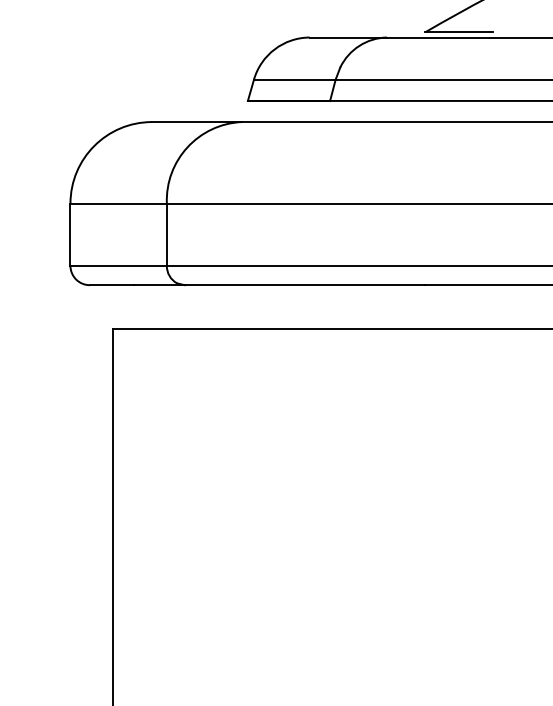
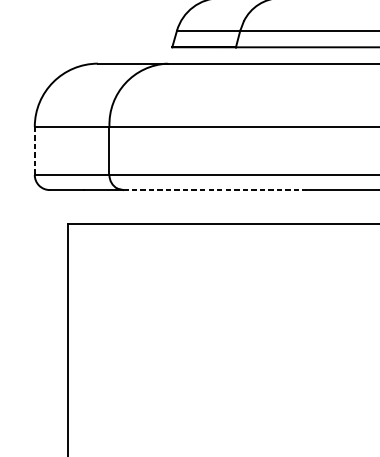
line: (70, 235) -> (34, 151), solid -> dashed
line: (305, 285) -> (216, 190), solid -> dashed

